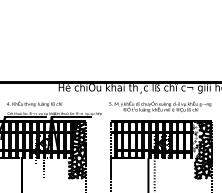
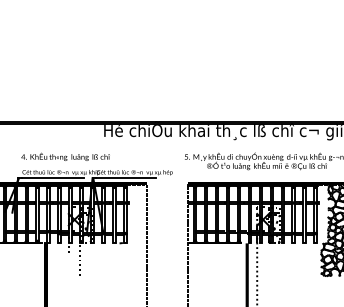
hatch: (195, 138) -> (322, 211), removed
hatch: (76, 149) -> (132, 229), removed

